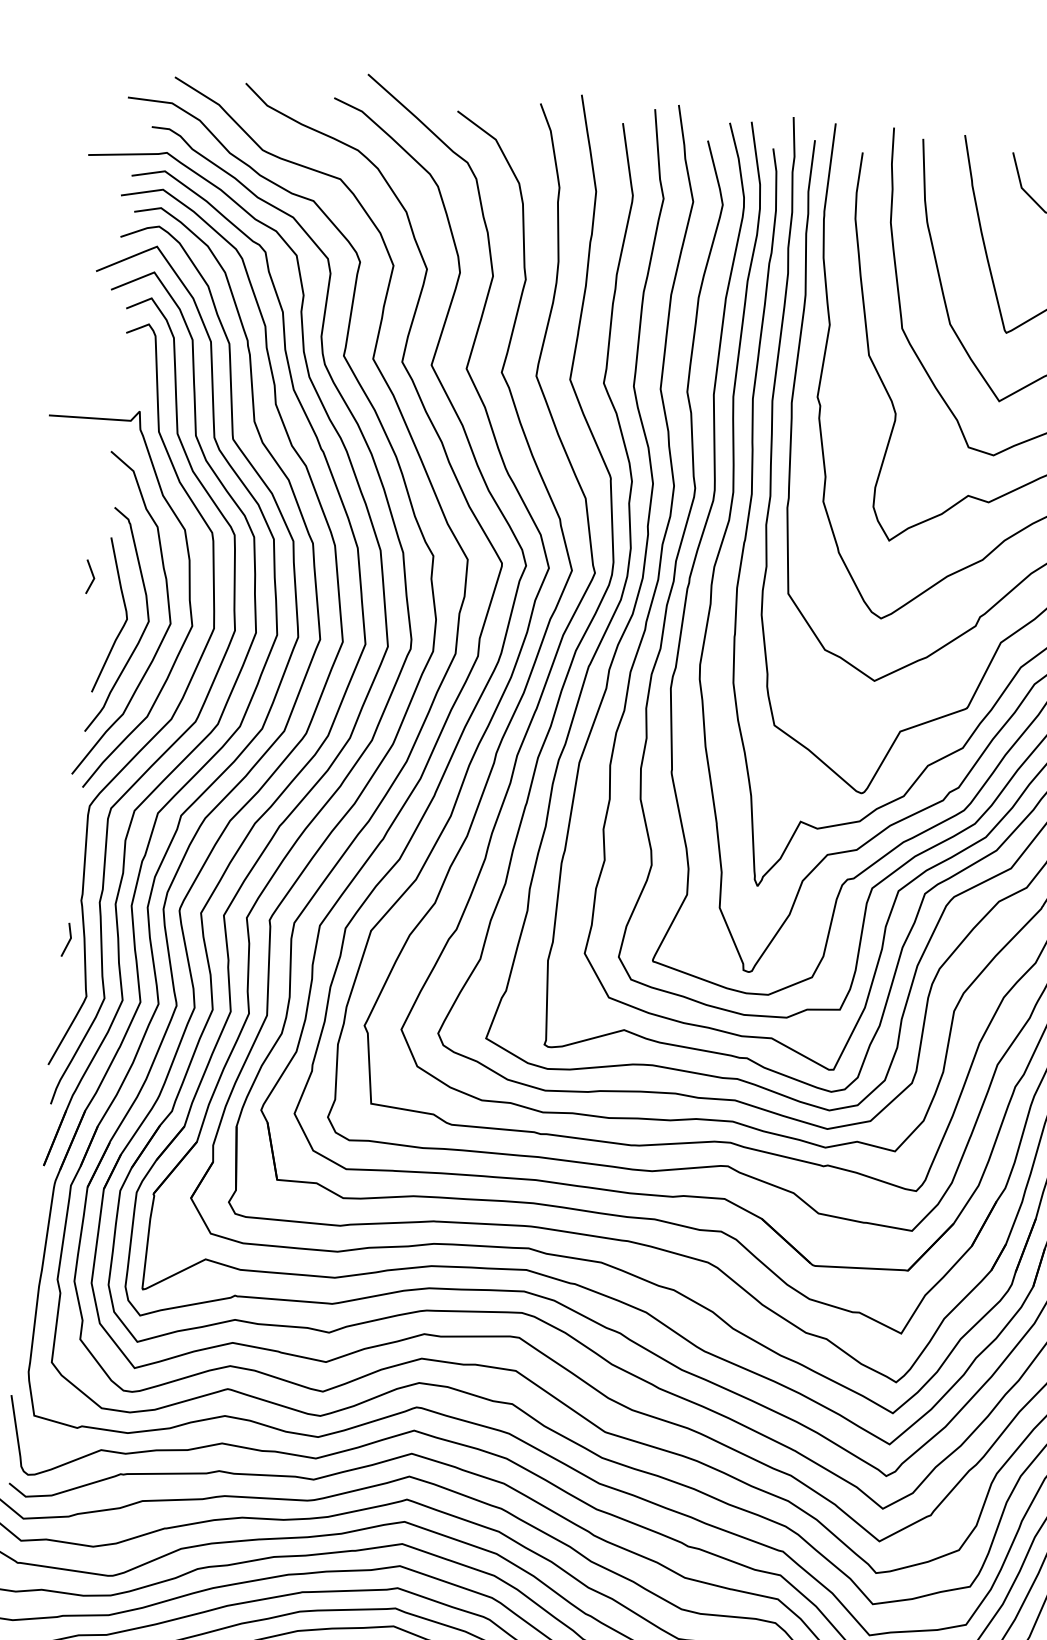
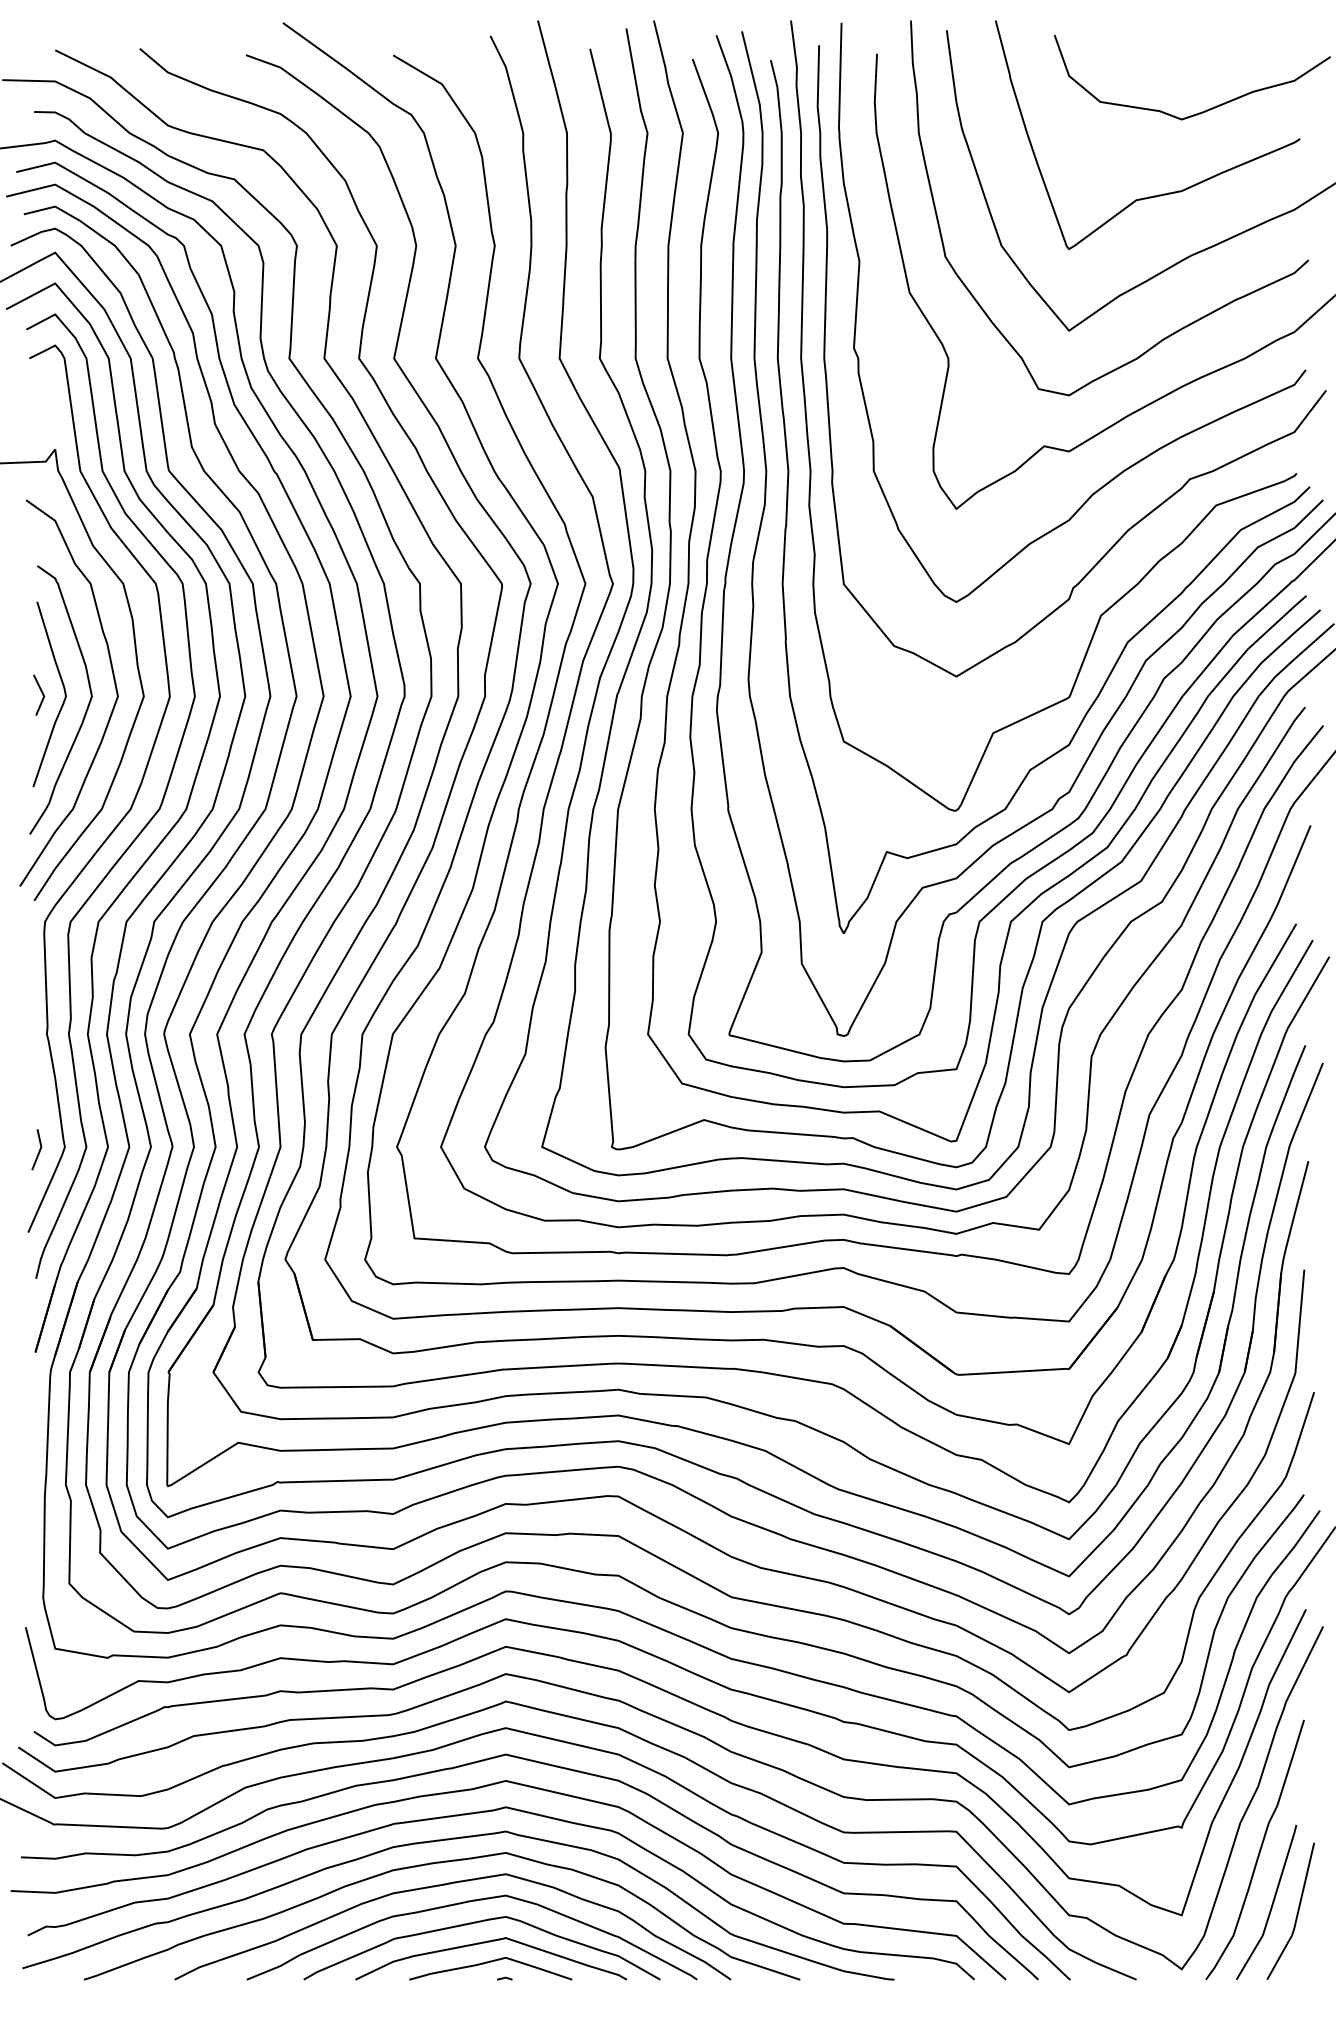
line: (92, 575) -> (41, 693), moved
line: (68, 941) -> (38, 1151), moved

